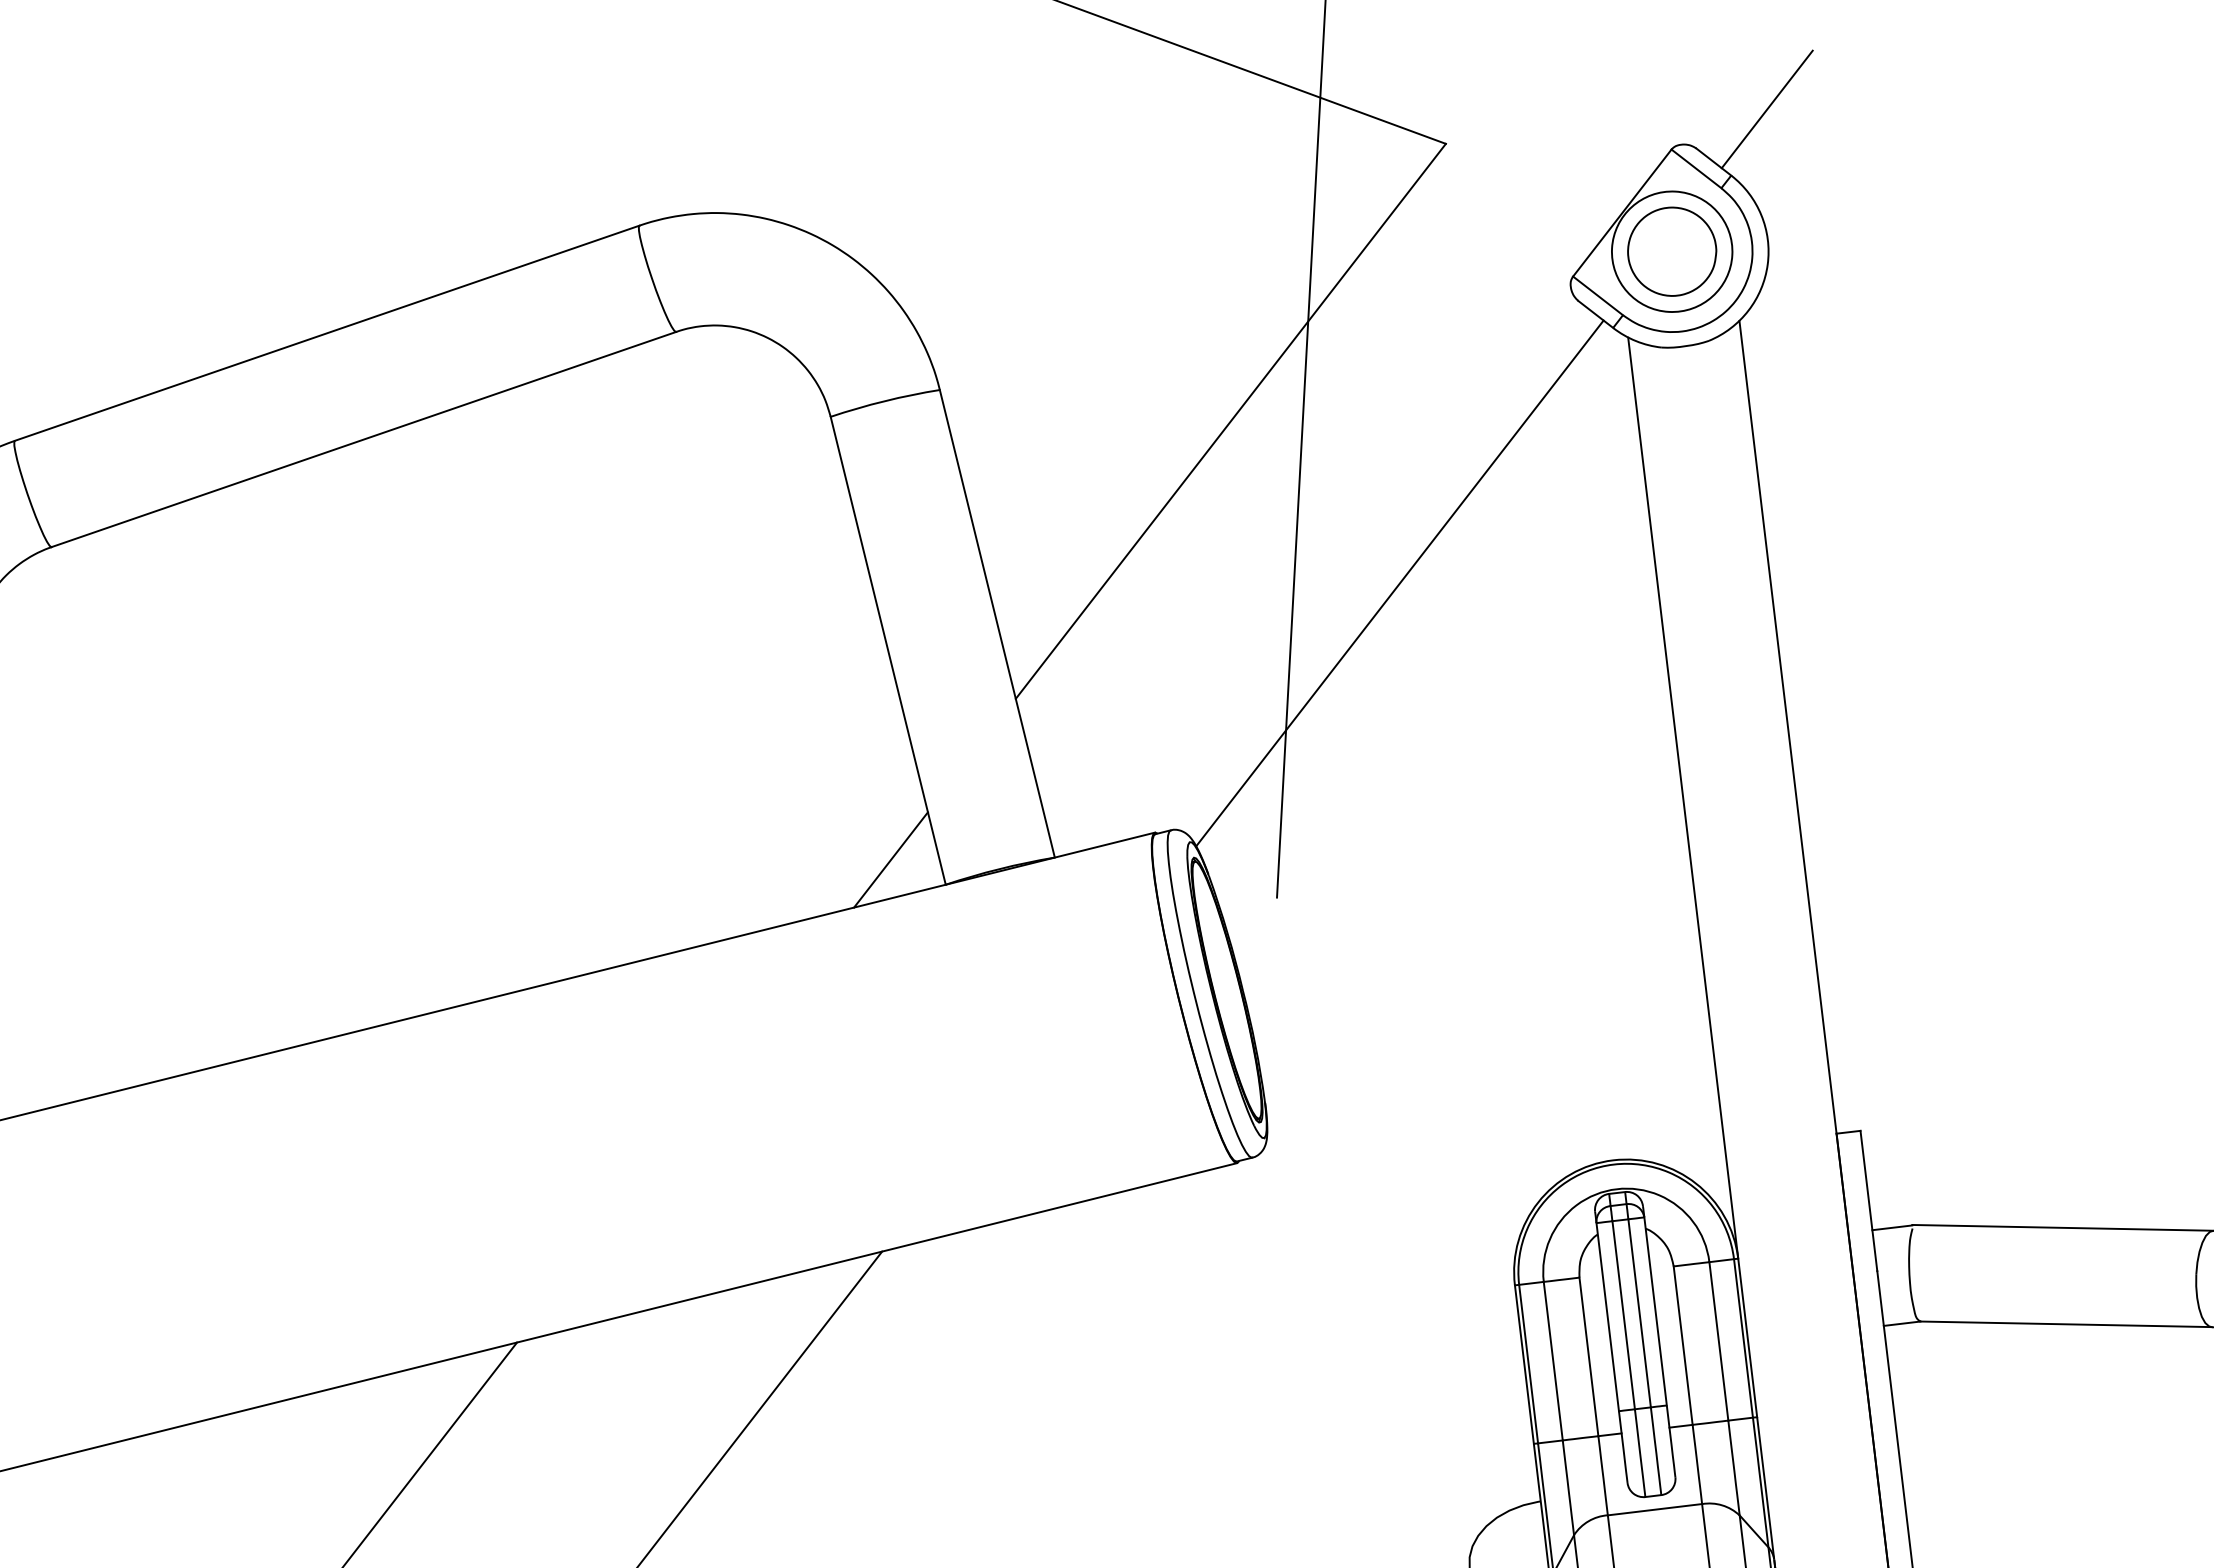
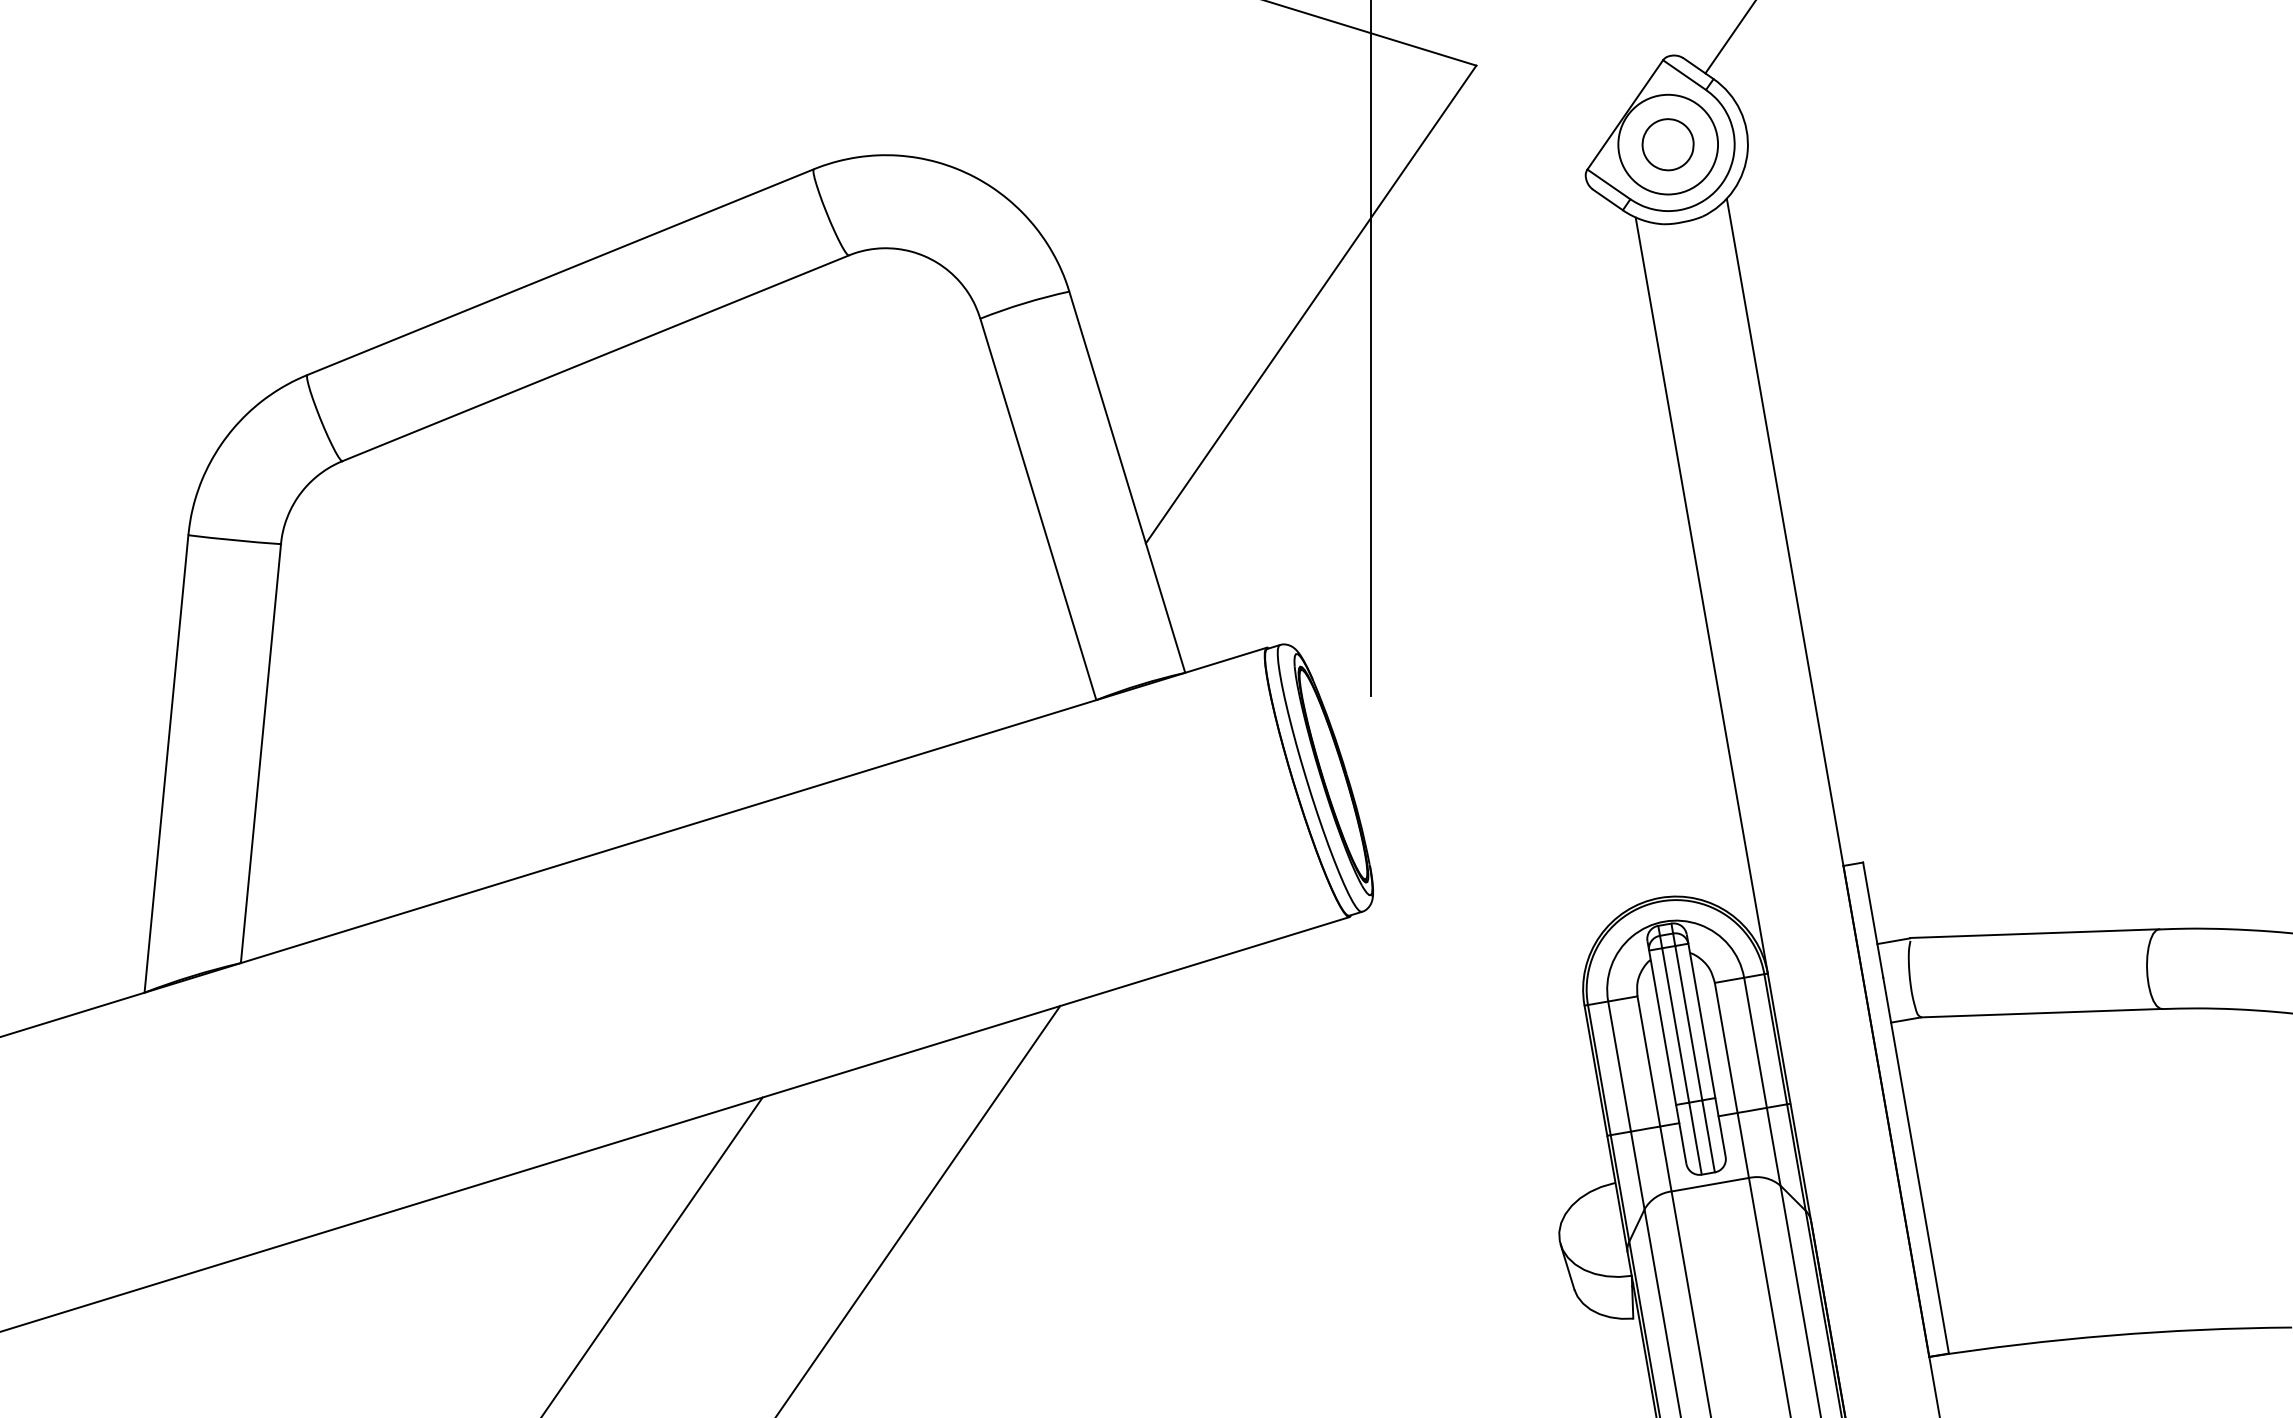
part: (1671, 251) -> (1667, 144), size x0.7
line: (1399, 582) -> (1457, 430), removed
line: (890, 860) -> (1049, 682), removed

